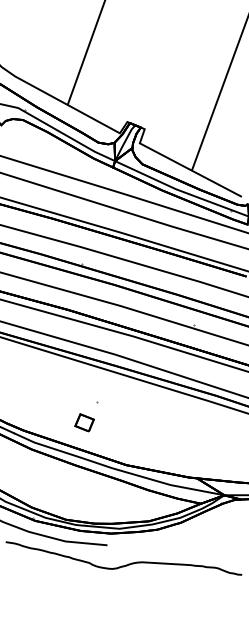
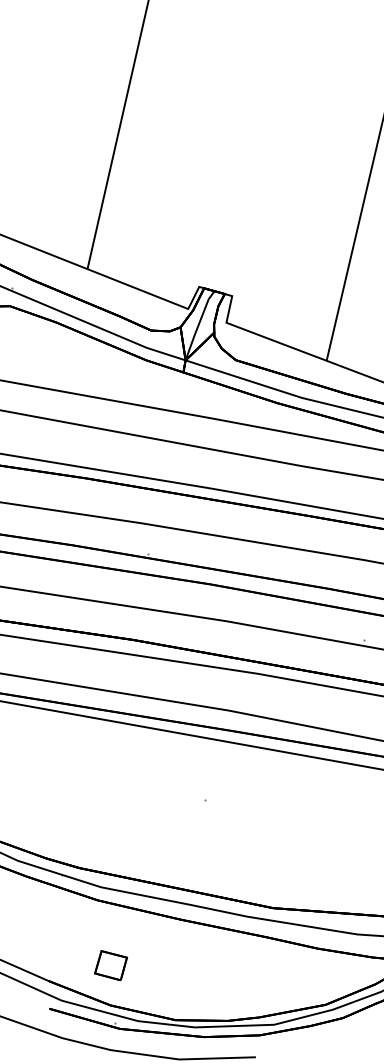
part: (84, 422) -> (110, 965), moved

